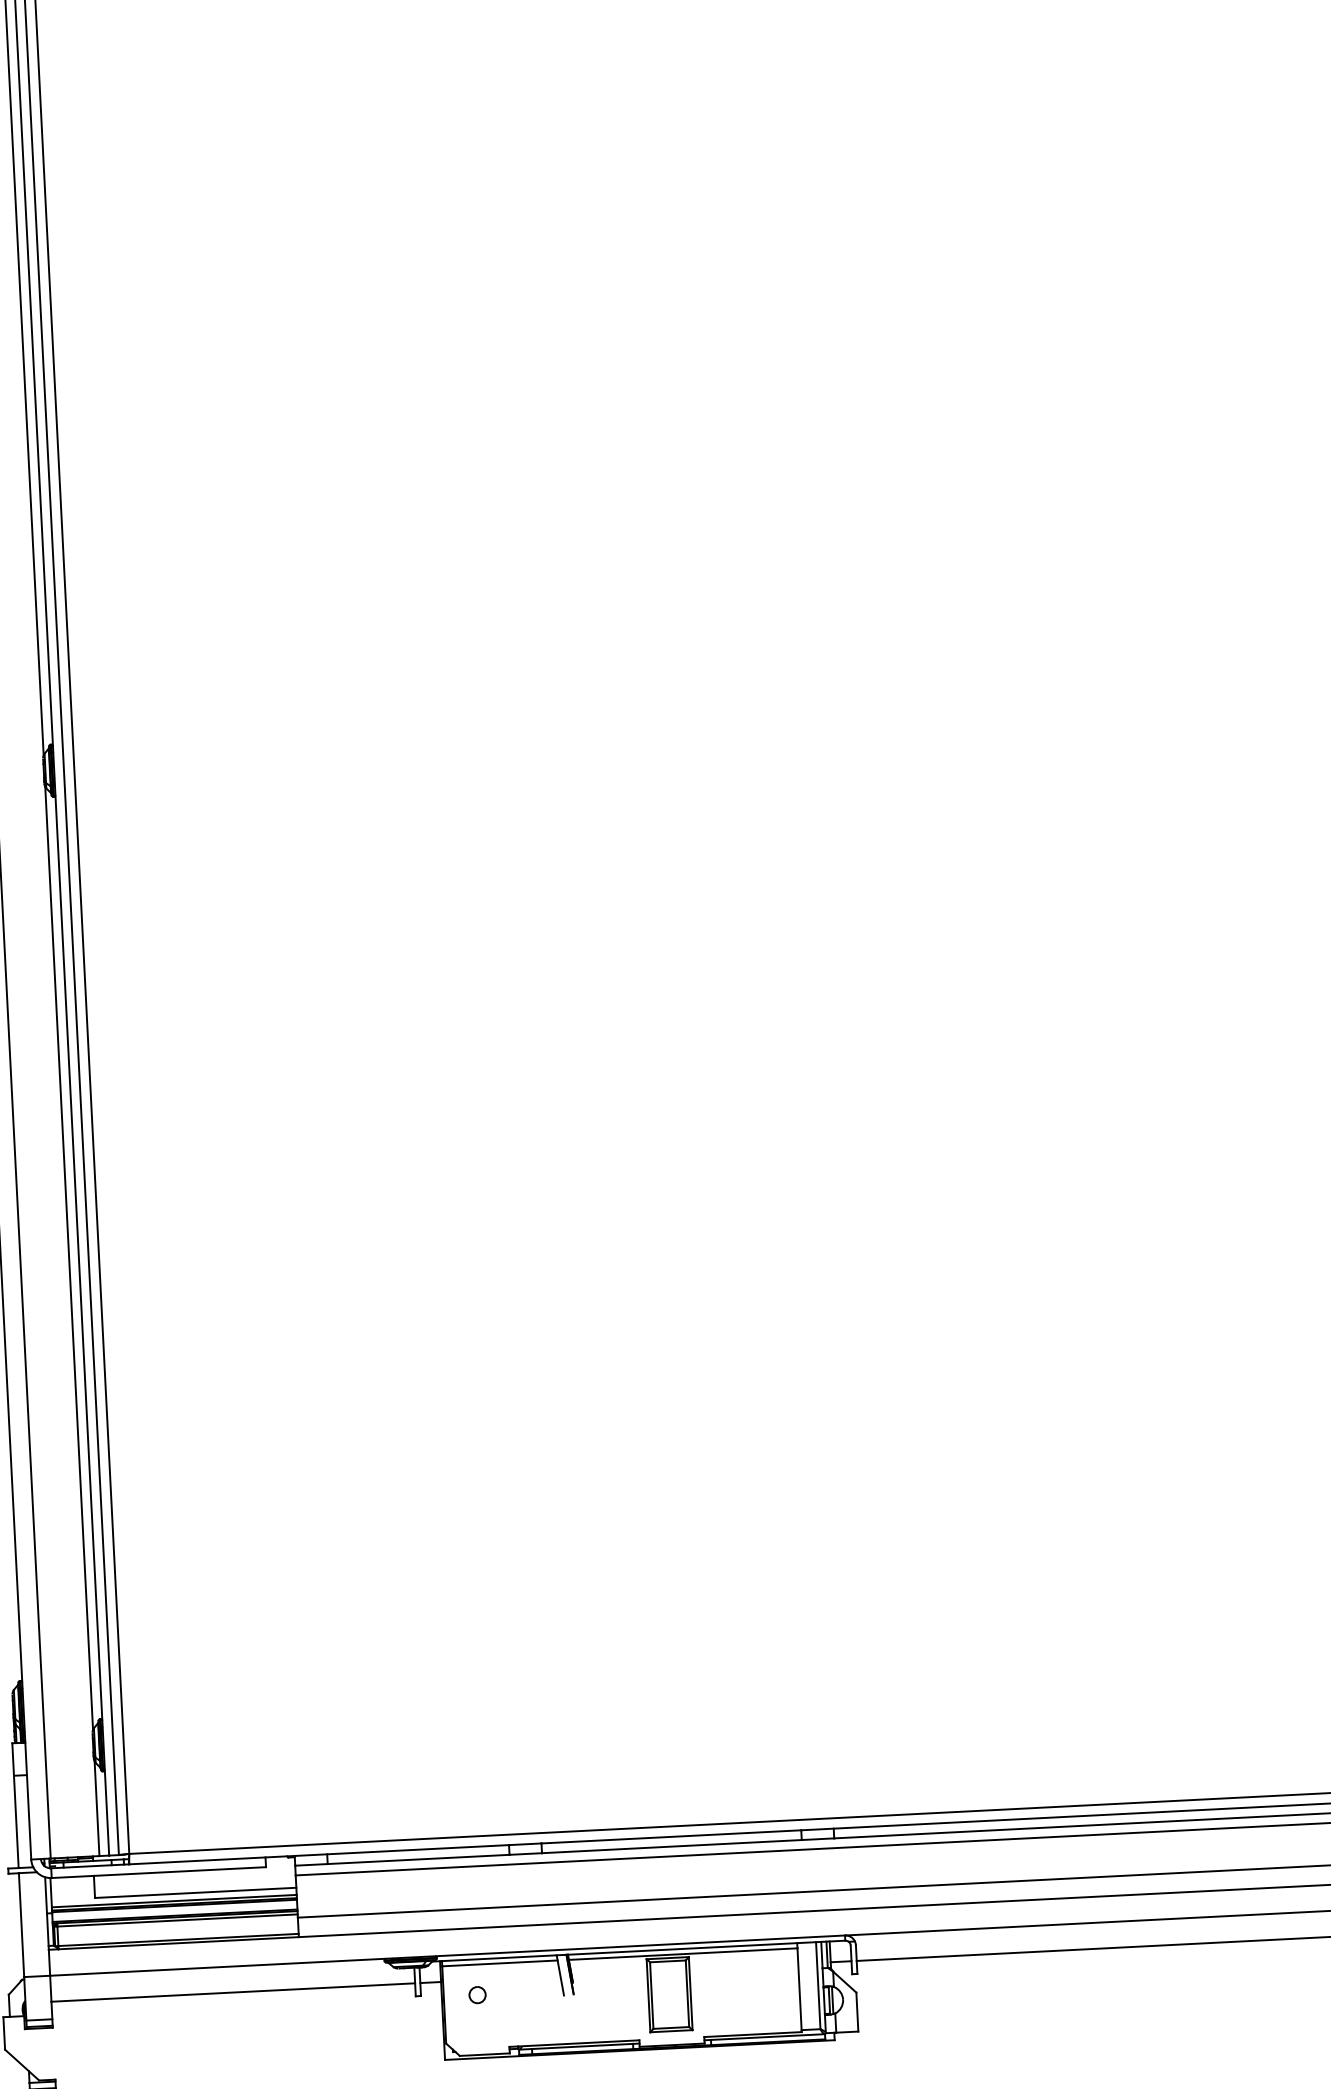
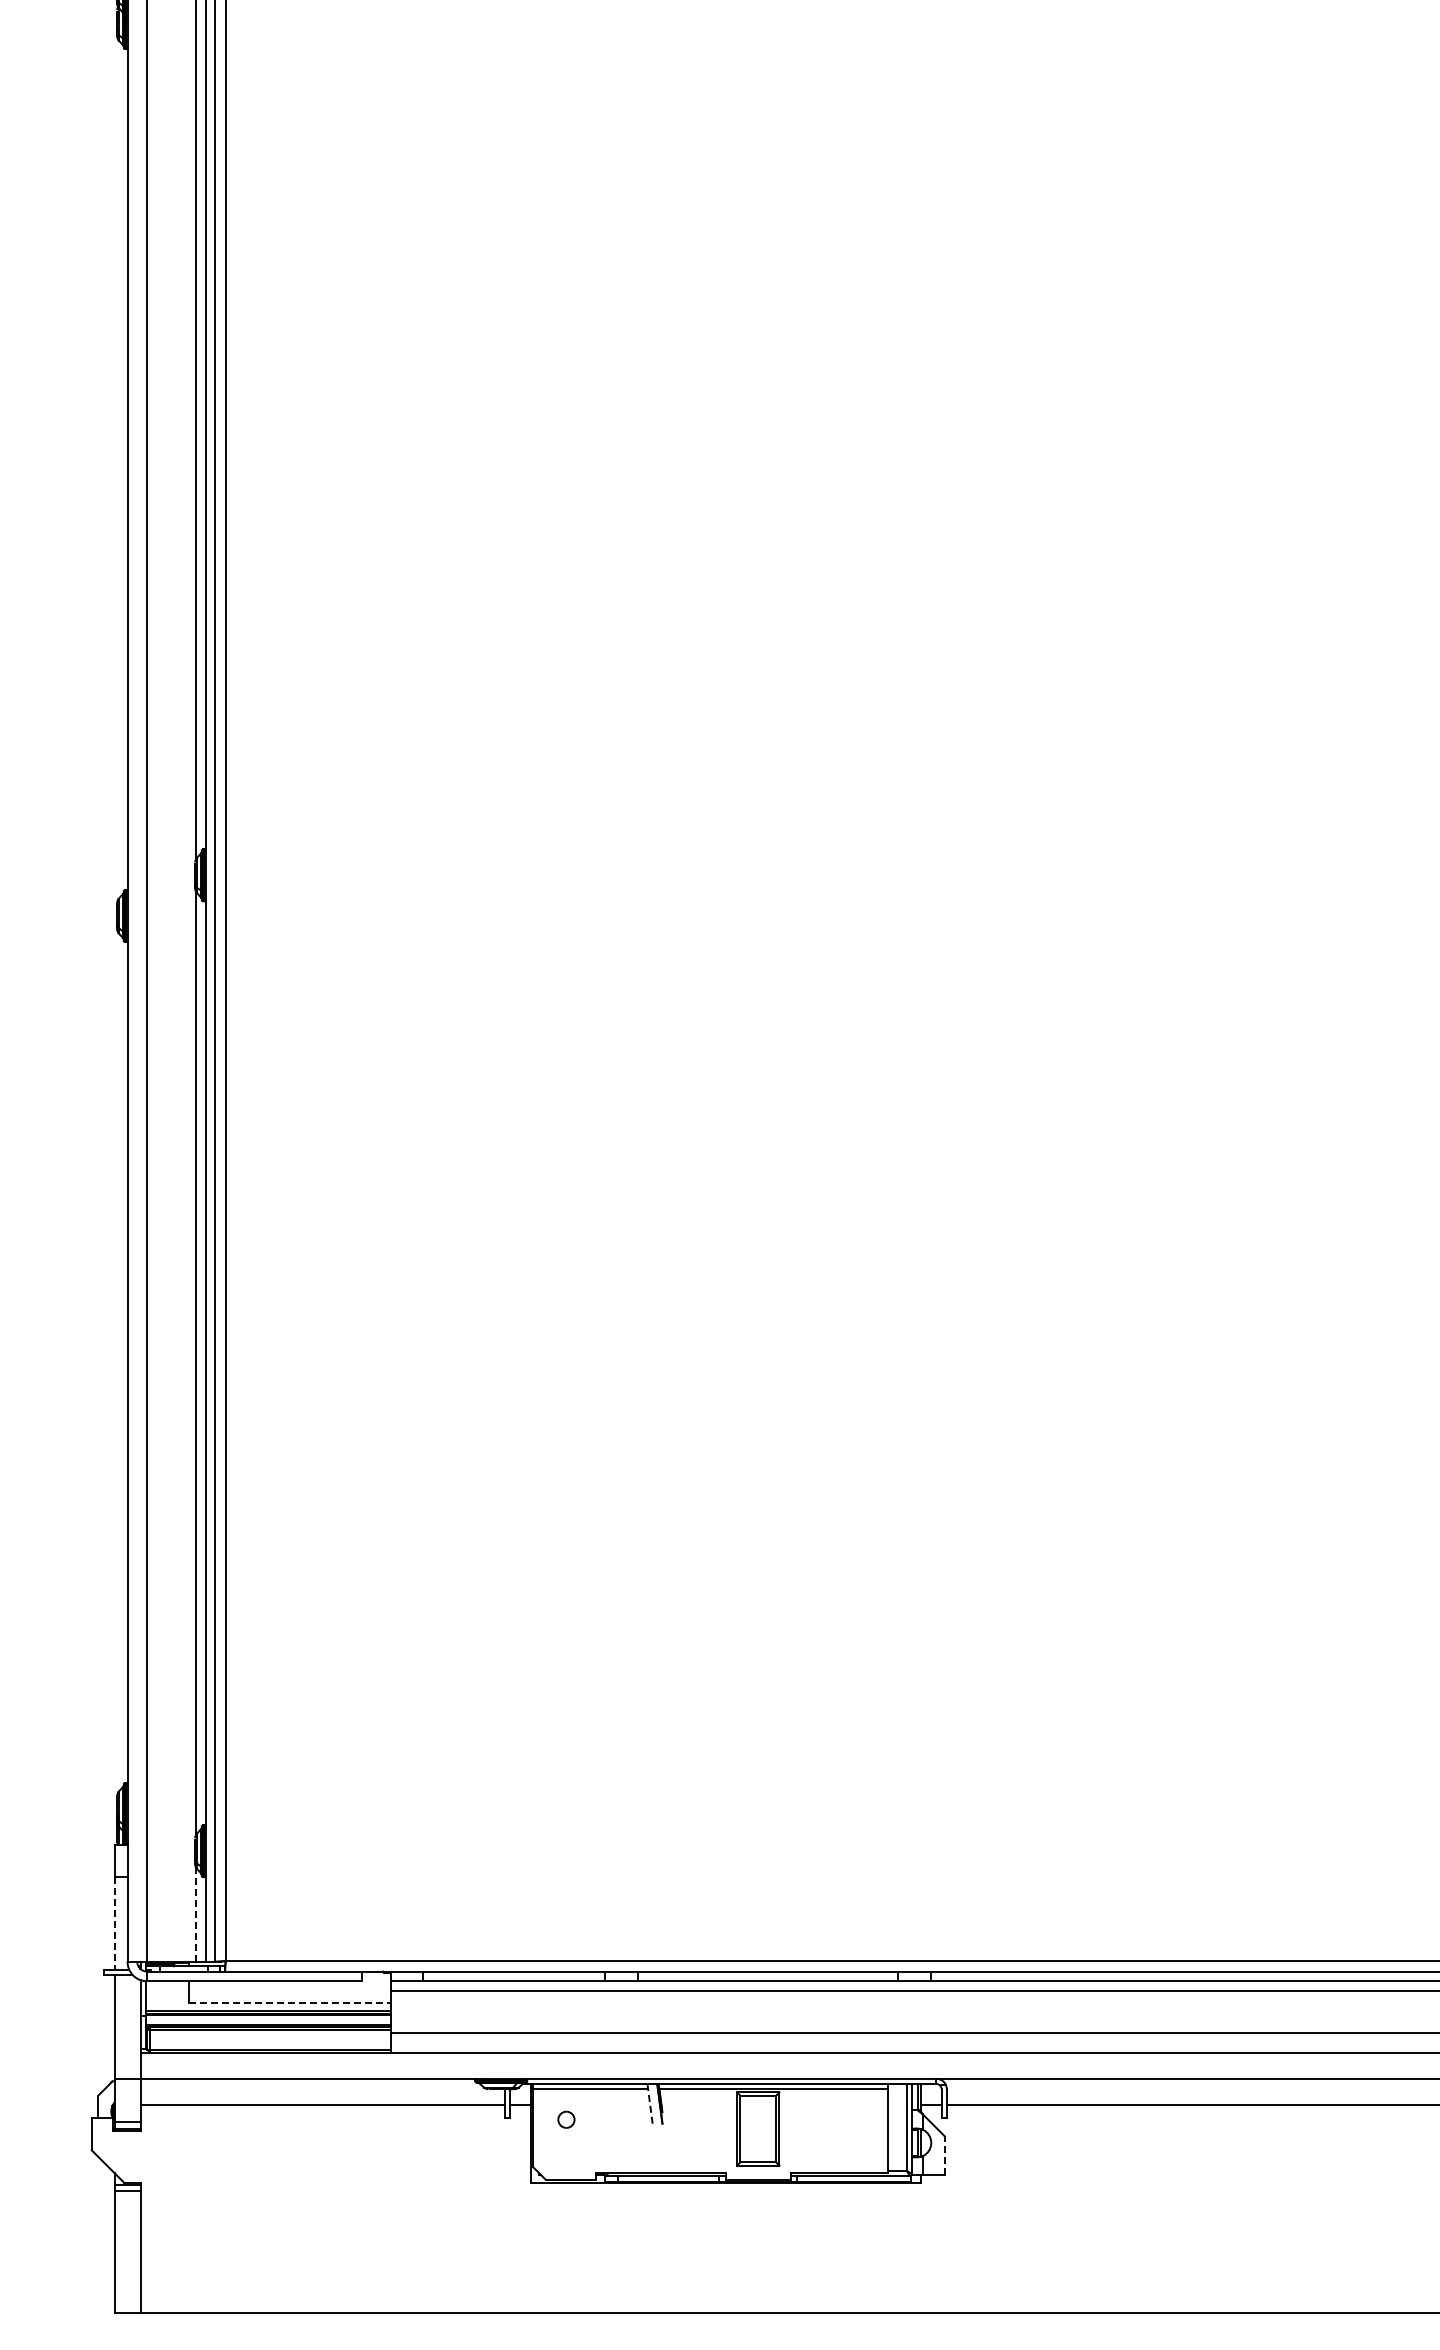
line: (96, 1808) -> (195, 1914), solid -> dashed
line: (16, 1821) -> (114, 1923), solid -> dashed
line: (196, 1892) -> (290, 2003), solid -> dashed
line: (560, 1975) -> (650, 2104), solid -> dashed
line: (856, 2011) -> (944, 2155), solid -> dashed

